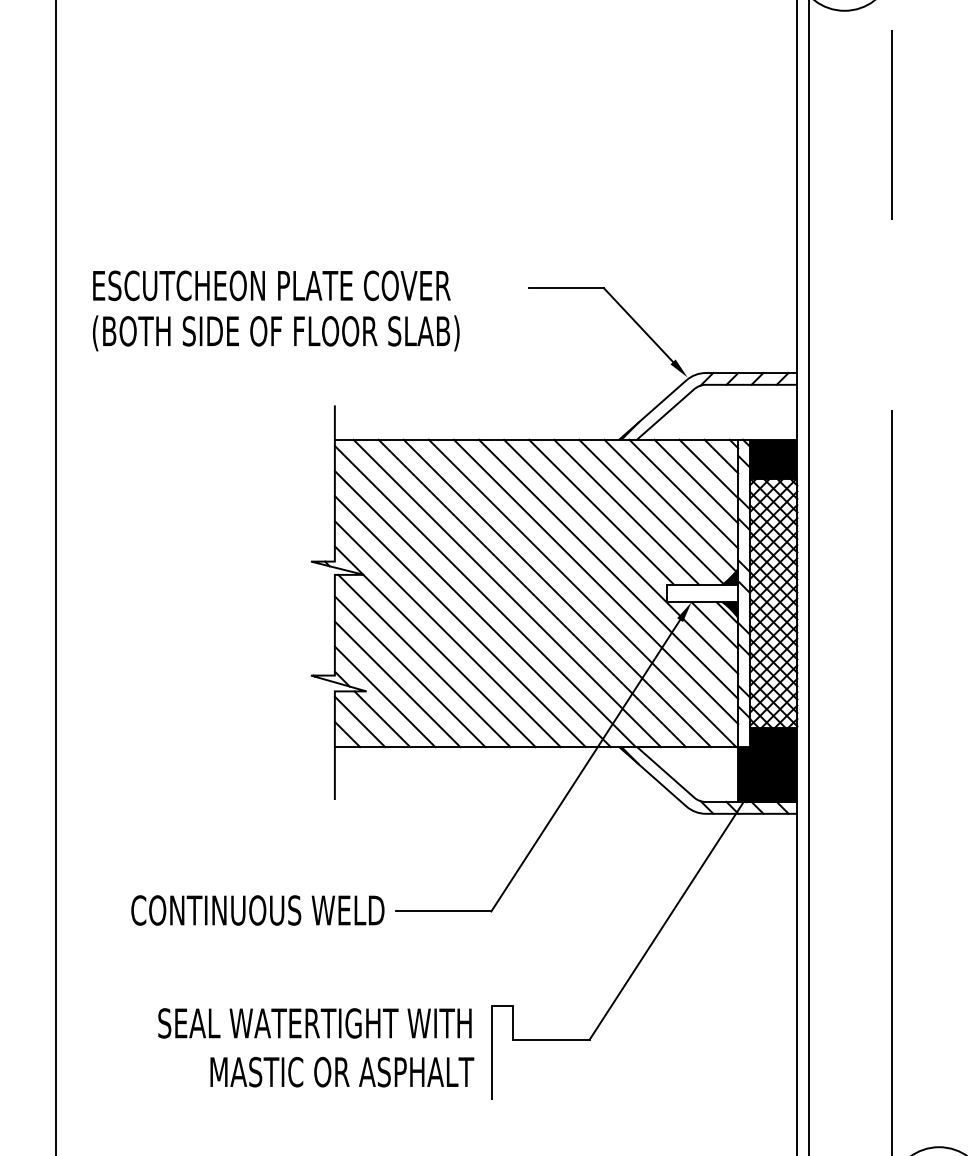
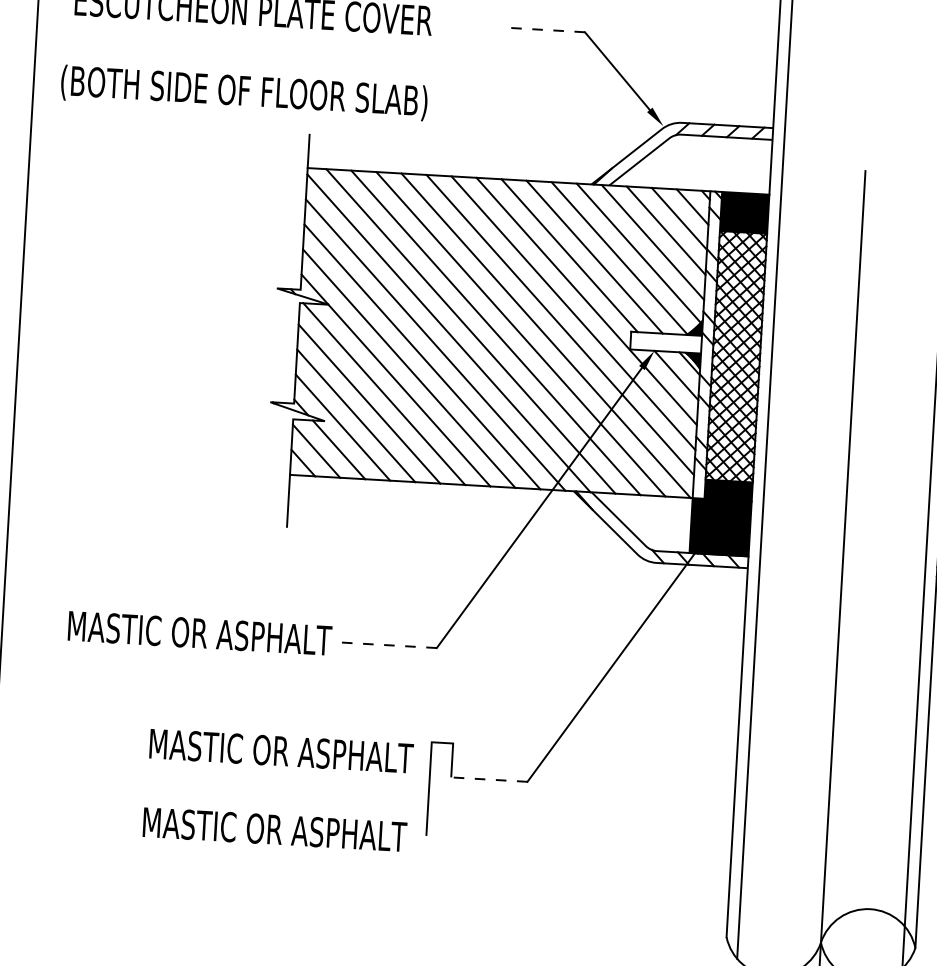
line: (566, 288) -> (547, 30), solid -> dashed
text: (275, 333) -> (243, 93), moved
text: (254, 910) -> (200, 633), CONTINUOUS WELD -> MASTIC OR ASPHALT
line: (443, 911) -> (388, 645), solid -> dashed
text: (316, 1023) -> (255, 749), SEAL WATERTIGHT WITH -> MASTIC OR ASPHALT
line: (550, 1039) -> (488, 779), solid -> dashed
text: (342, 1072) -> (275, 830), moved

